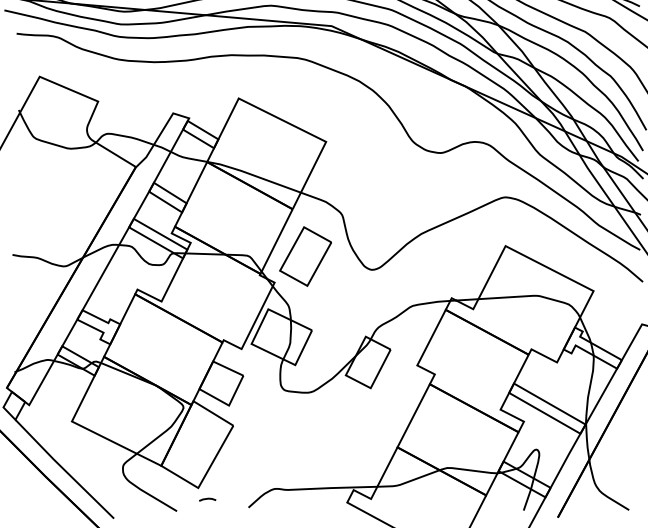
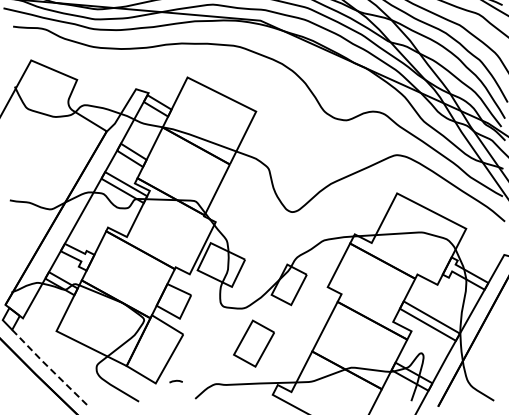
part: (304, 256) -> (253, 343), moved
line: (64, 469) -> (50, 368), solid -> dashed
line: (206, 499) -> (175, 381), moved

